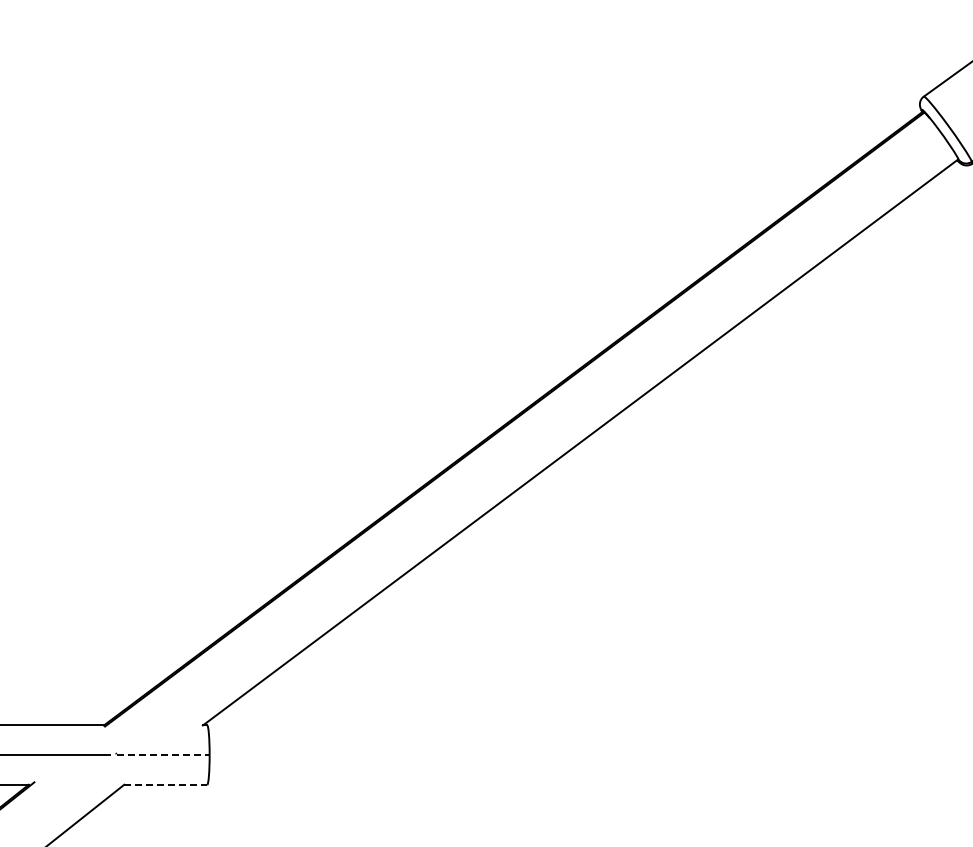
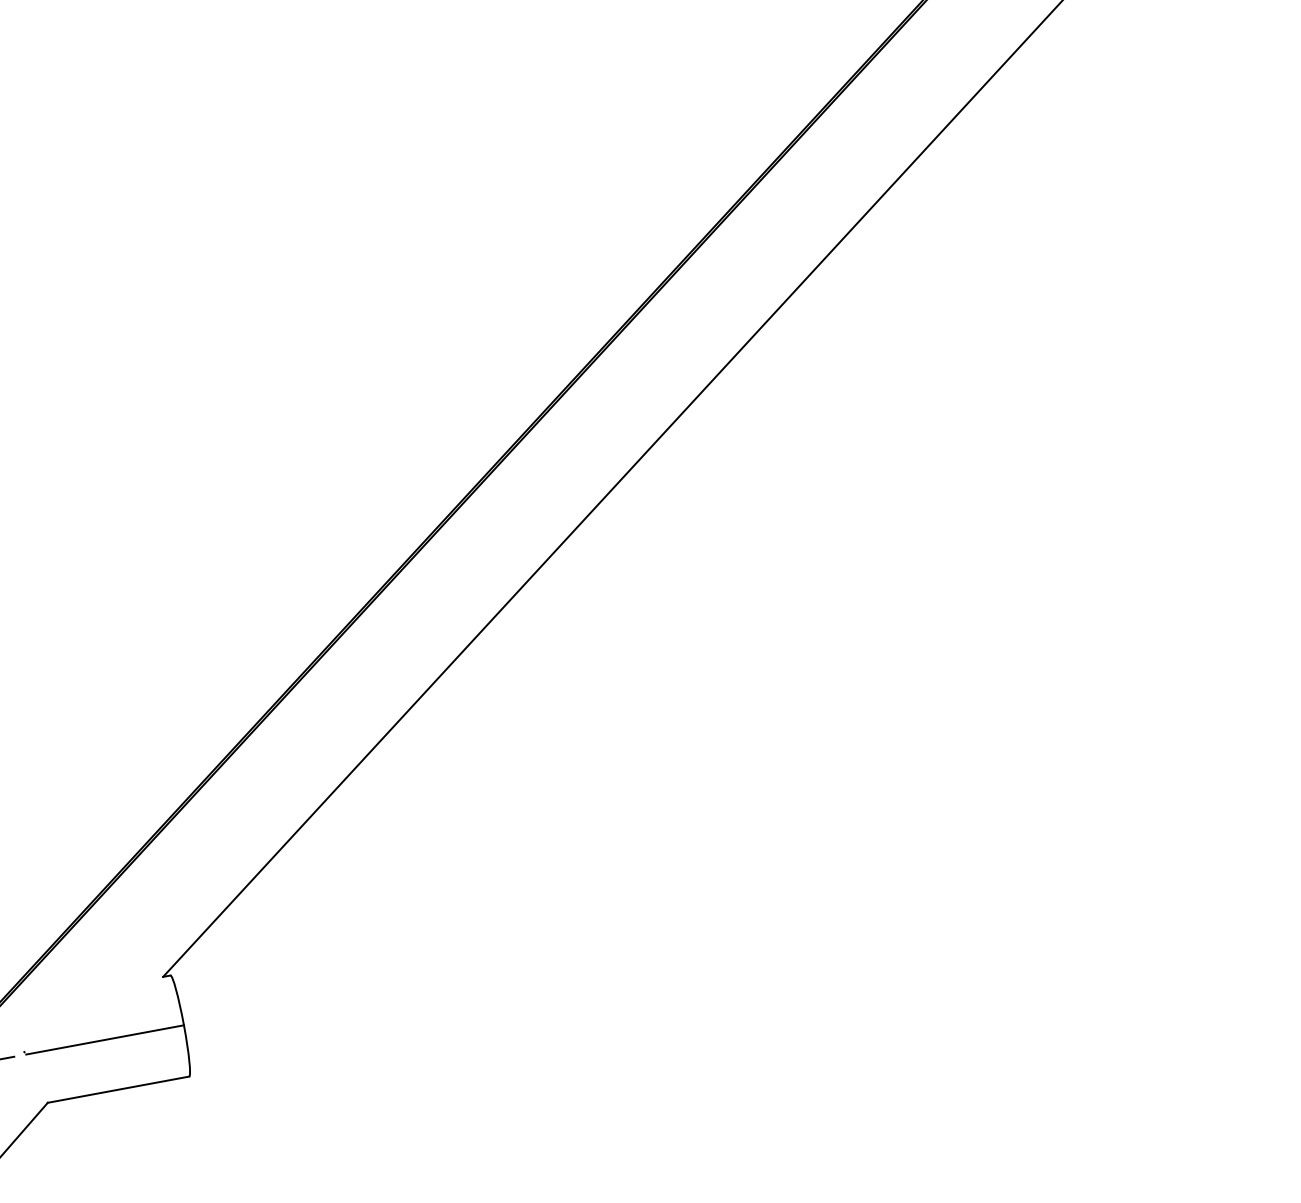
line: (163, 755) -> (105, 1040), dashed -> solid
line: (165, 784) -> (118, 1089), dashed -> solid

